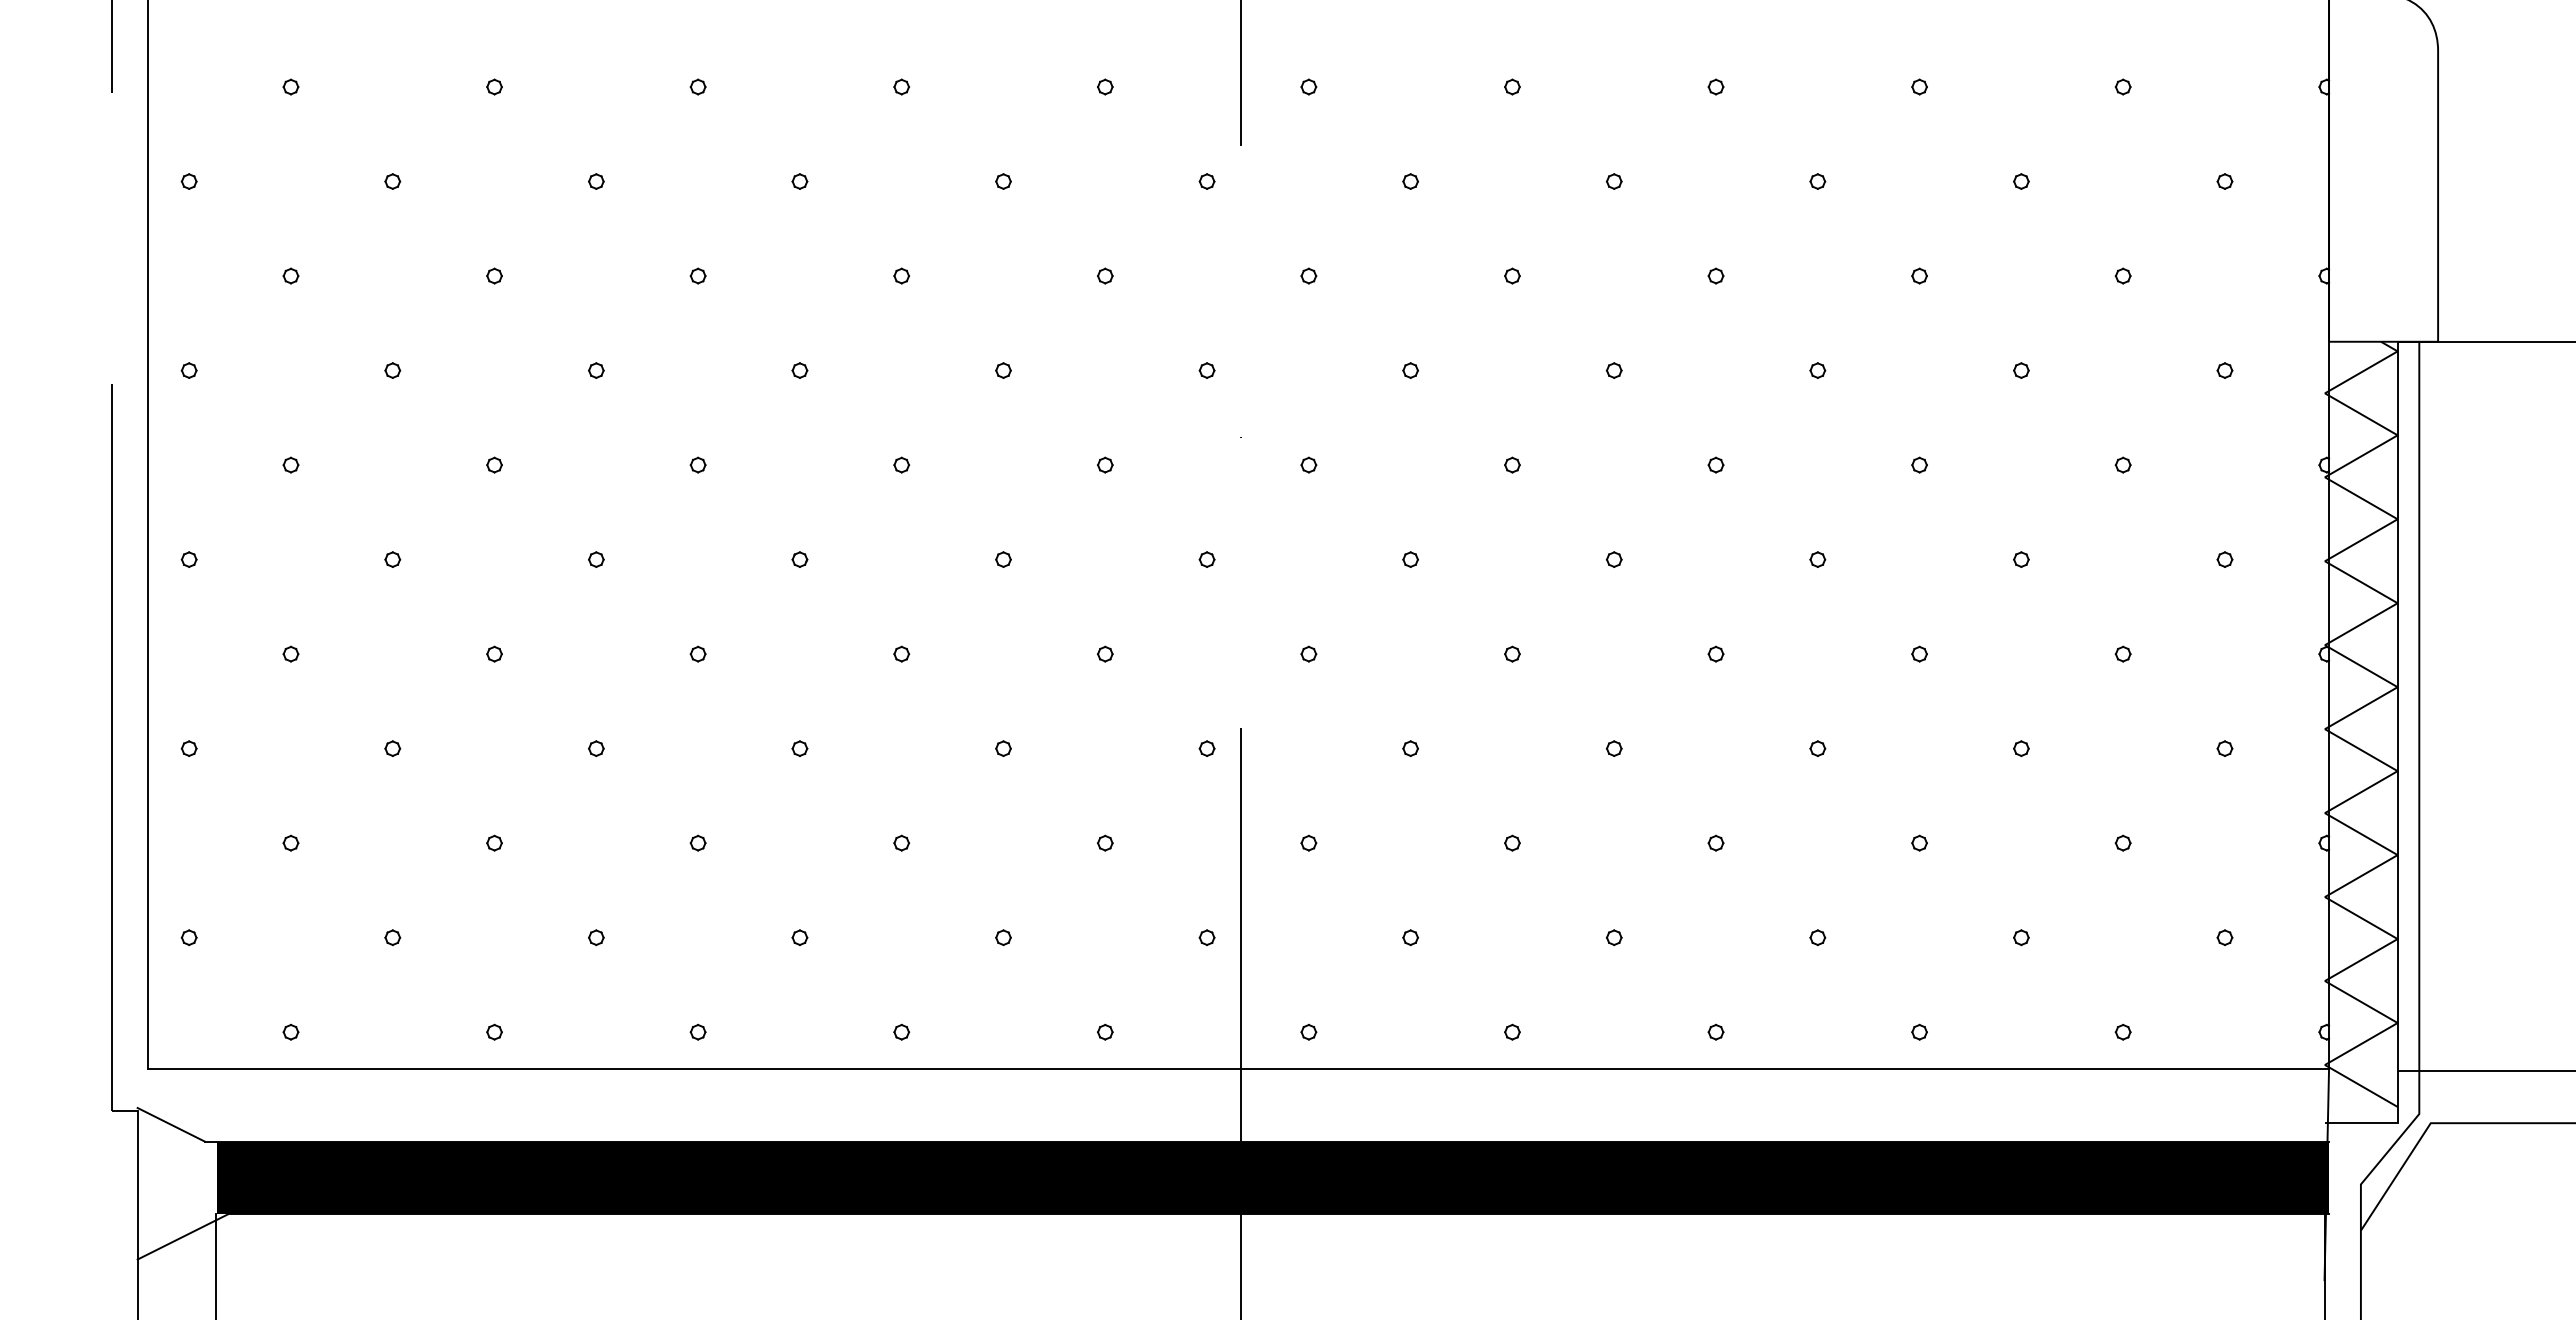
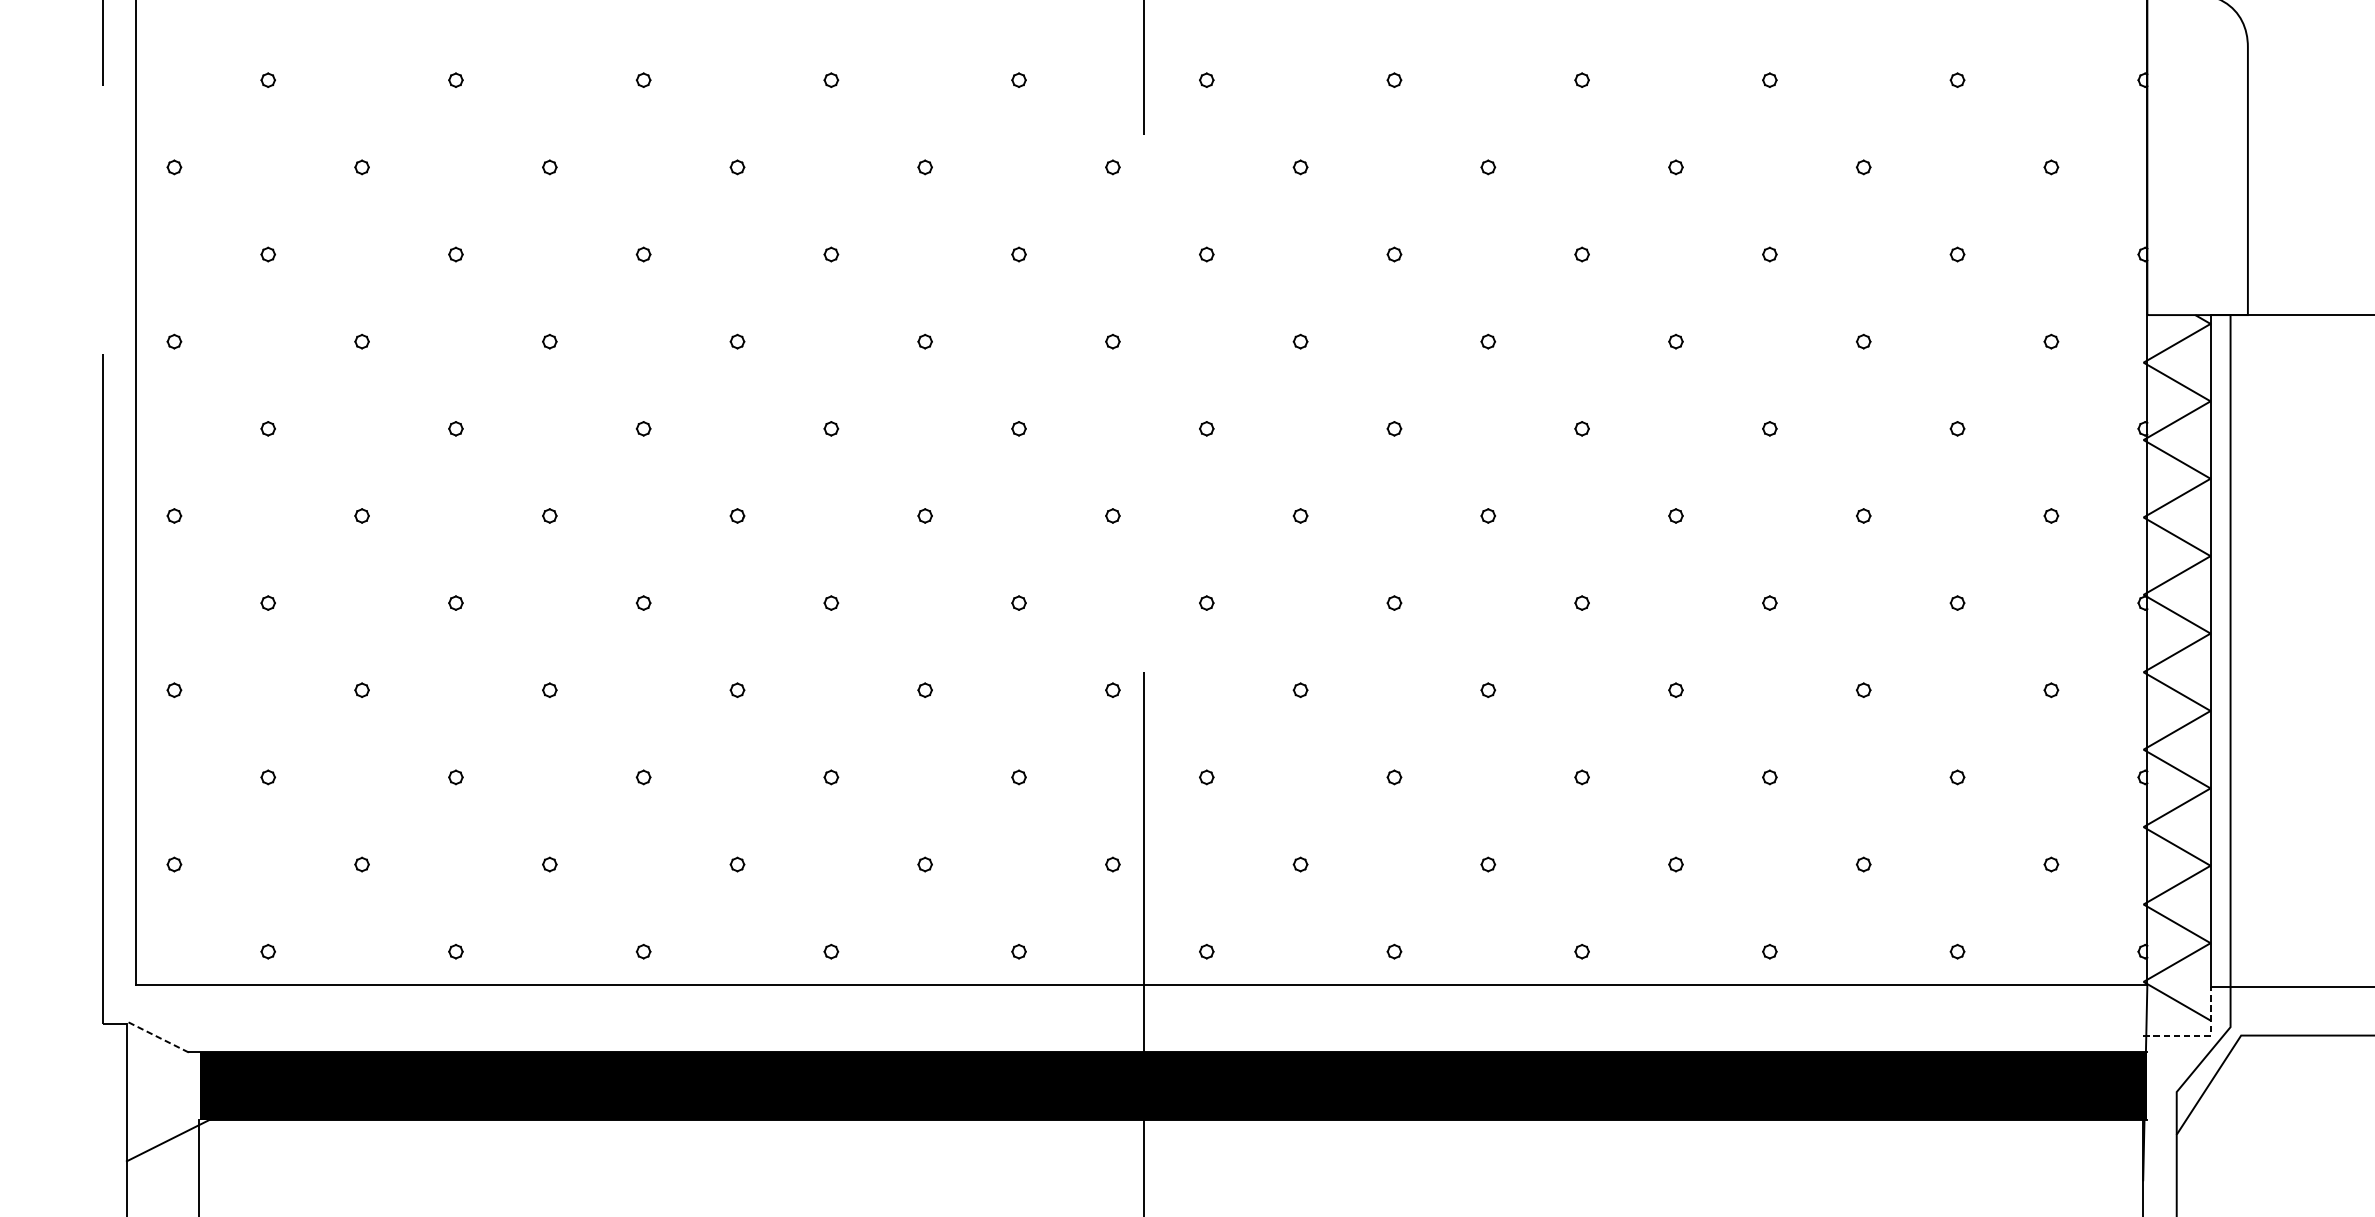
line: (2387, 1123) -> (2201, 1035), solid -> dashed
line: (171, 1124) -> (158, 1036), solid -> dashed

